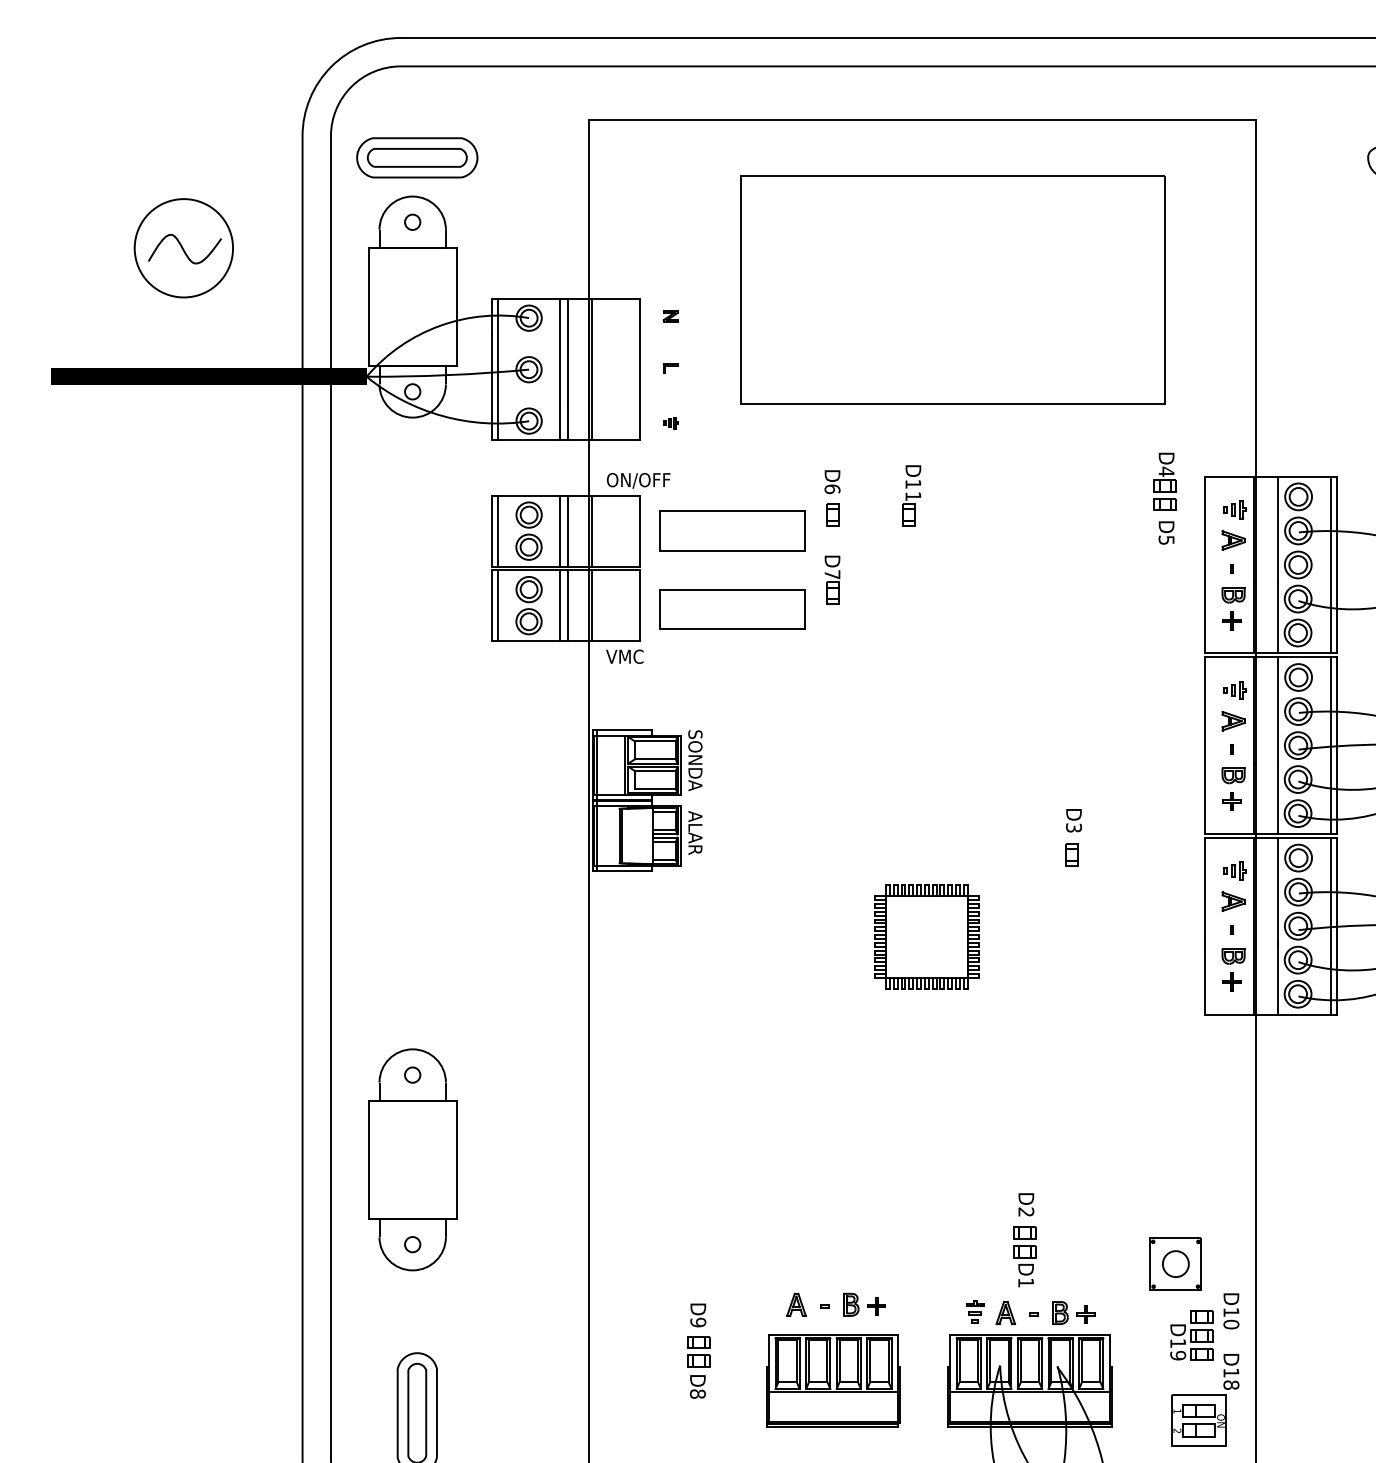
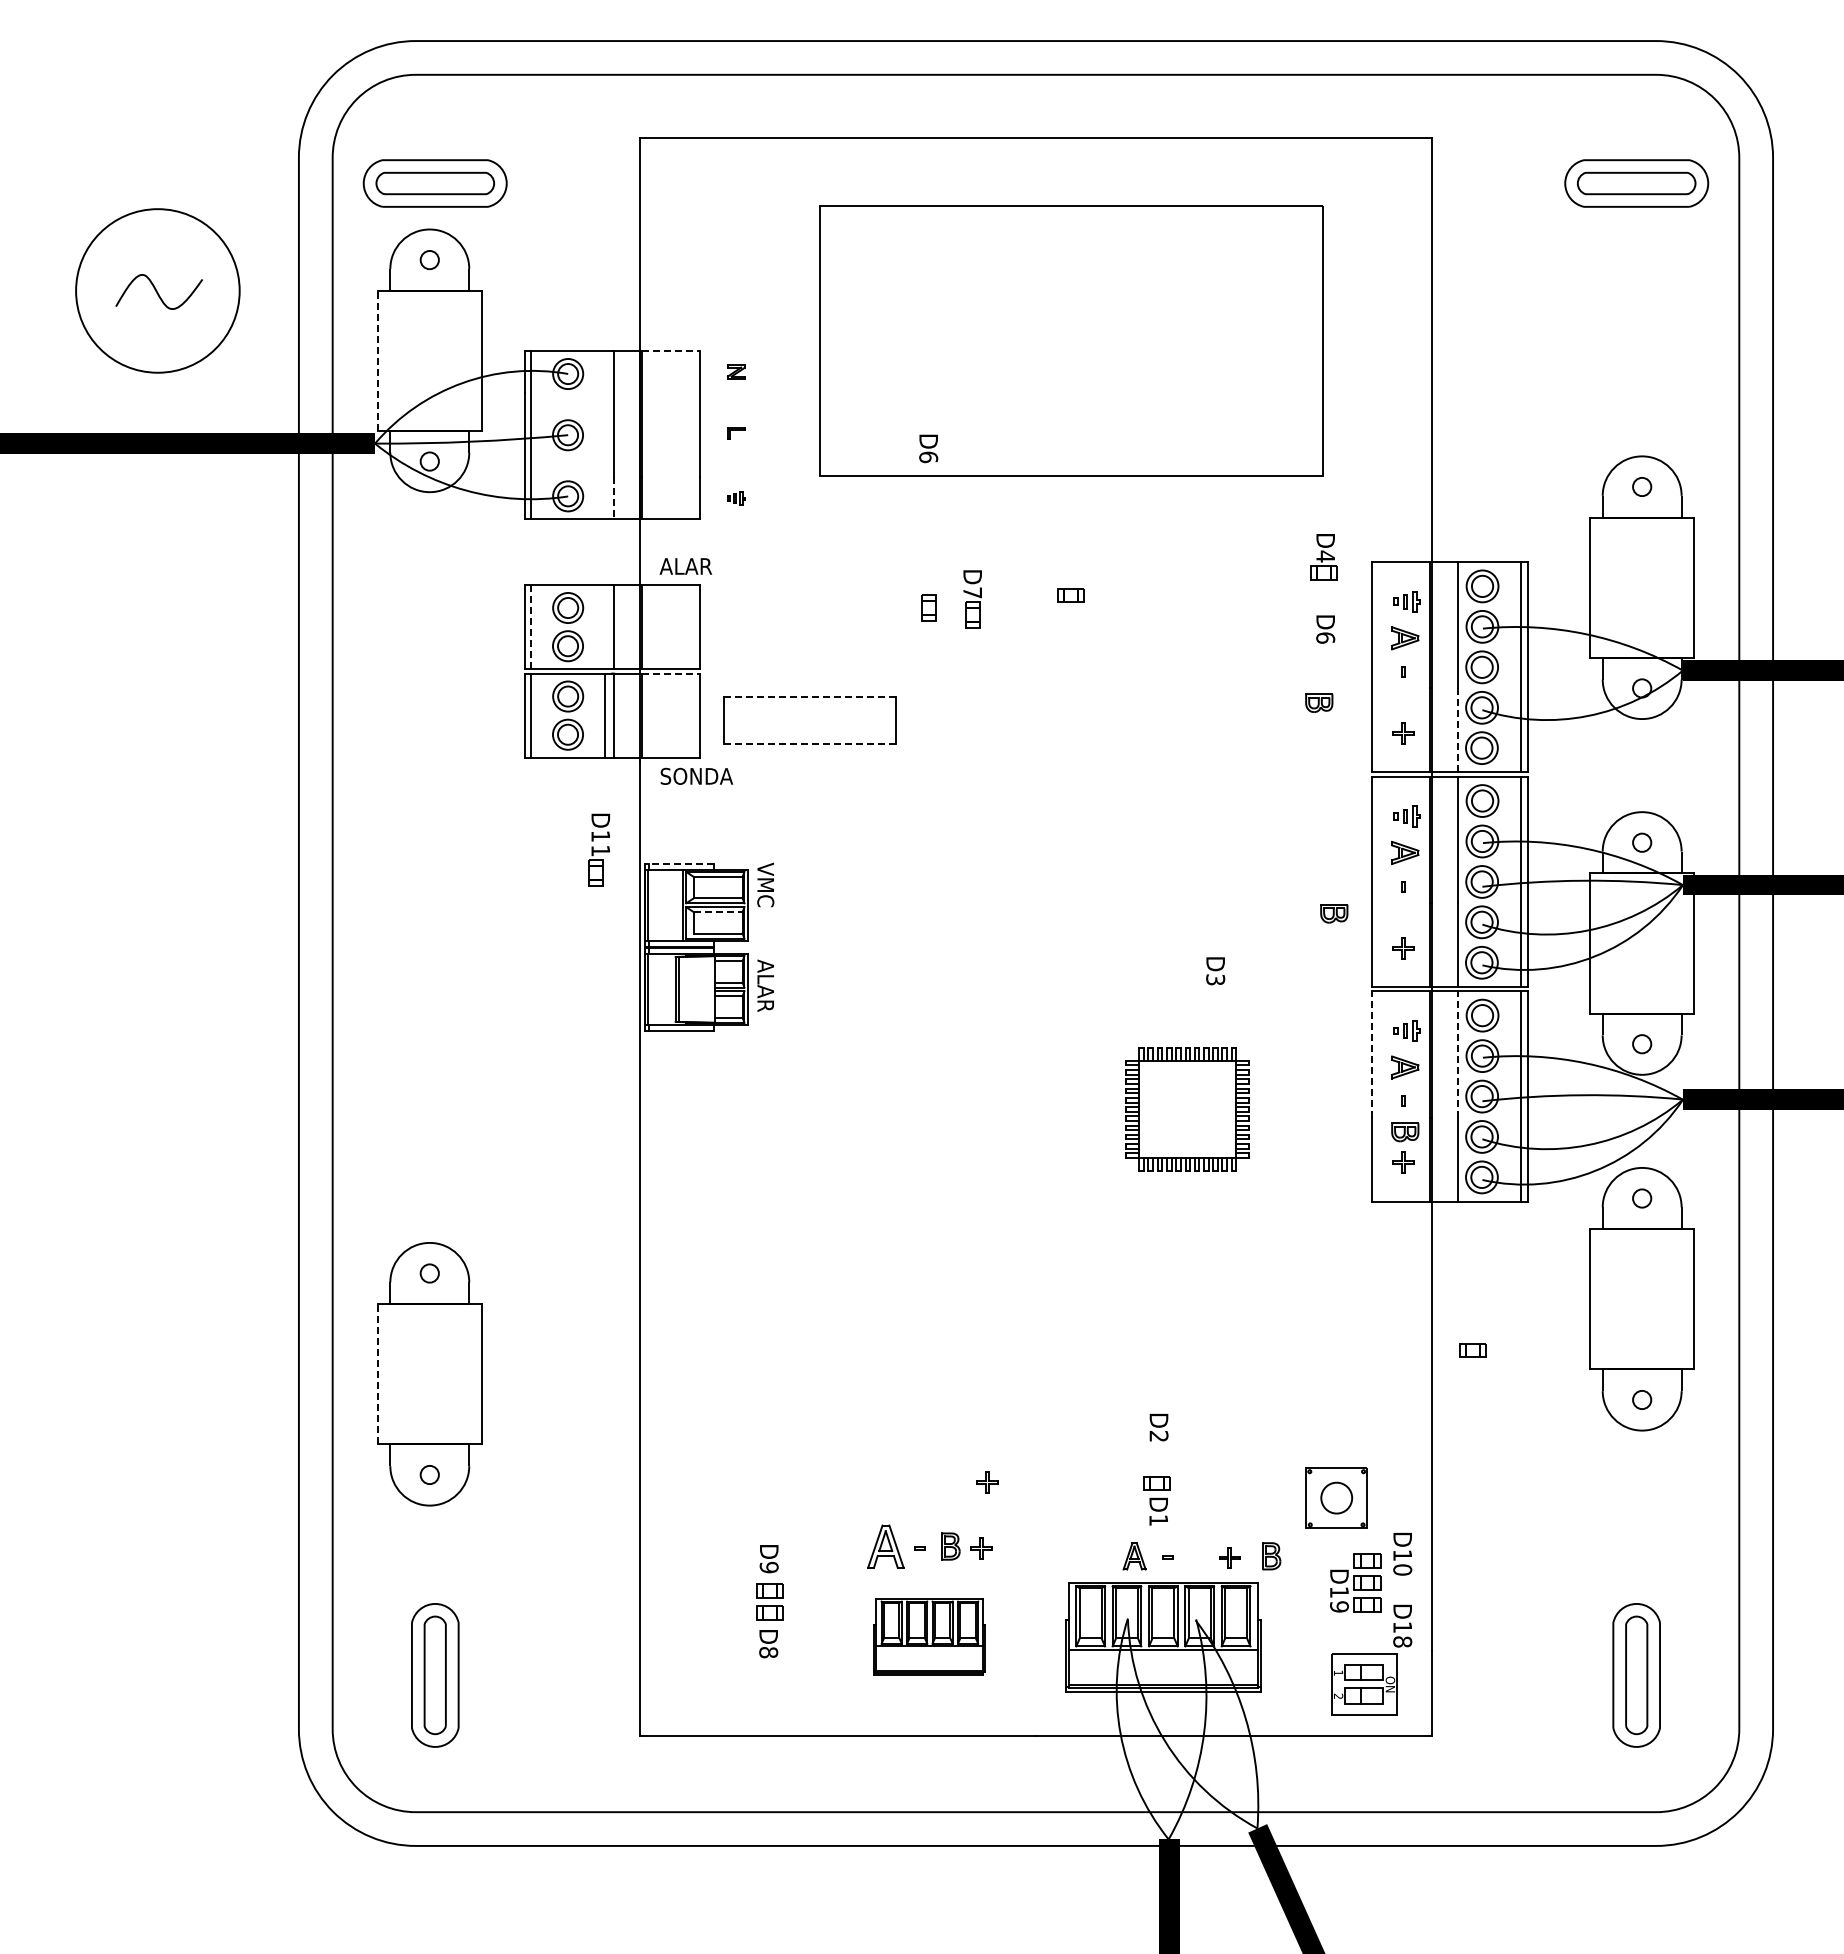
circle: (183, 247) -> (157, 290), size x1.4
line: (616, 299) -> (671, 351), solid -> dashed
line: (368, 306) -> (377, 360), solid -> dashed
line: (560, 369) -> (605, 434), removed
line: (568, 422) -> (614, 497), solid -> dashed
text: (637, 480) -> (697, 567), ON/OFF -> ALAR
text: (832, 481) -> (928, 448), moved
part: (911, 495) -> (598, 849), moved
part: (1164, 504) -> (1070, 595), moved
part: (732, 530) -> (809, 626), removed
line: (498, 531) -> (531, 627), solid -> dashed
line: (560, 531) -> (605, 627), removed
text: (1166, 539) -> (1325, 637), D5 -> D6
line: (616, 570) -> (671, 673), solid -> dashed
part: (832, 580) -> (972, 599), moved
line: (732, 590) -> (809, 697), solid -> dashed
part: (1233, 594) -> (1319, 702), moved
line: (1277, 617) -> (1457, 729), solid -> dashed
line: (733, 629) -> (810, 743), solid -> dashed
text: (637, 656) -> (696, 775), VMC -> SONDA
line: (622, 730) -> (679, 863), solid -> dashed
text: (695, 760) -> (765, 899), SONDA -> VMC
line: (655, 771) -> (718, 912), solid -> dashed
part: (1233, 775) -> (1334, 913), moved
part: (1071, 854) -> (1212, 1011), removed
line: (1205, 890) -> (1371, 1054), solid -> dashed
line: (1277, 890) -> (1457, 1054), solid -> dashed
part: (926, 937) -> (1187, 1109), moved
line: (368, 1159) -> (377, 1373), solid -> dashed
part: (1024, 1233) -> (1472, 1350), moved
part: (882, 1250) -> (987, 1482), added
part: (796, 1304) -> (885, 1546), size x1.6
part: (975, 1311) -> (1098, 1554), removed
part: (1060, 1313) -> (1271, 1556), moved
part: (833, 1381) -> (929, 1637), size x0.7

